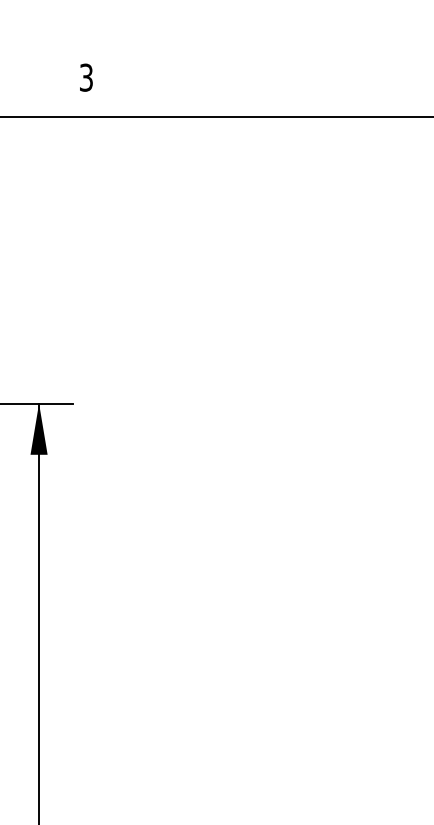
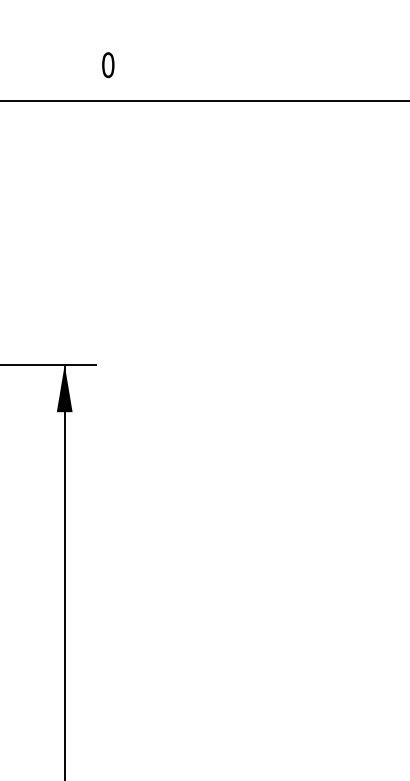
text: (86, 78) -> (108, 65), 3 -> 0

